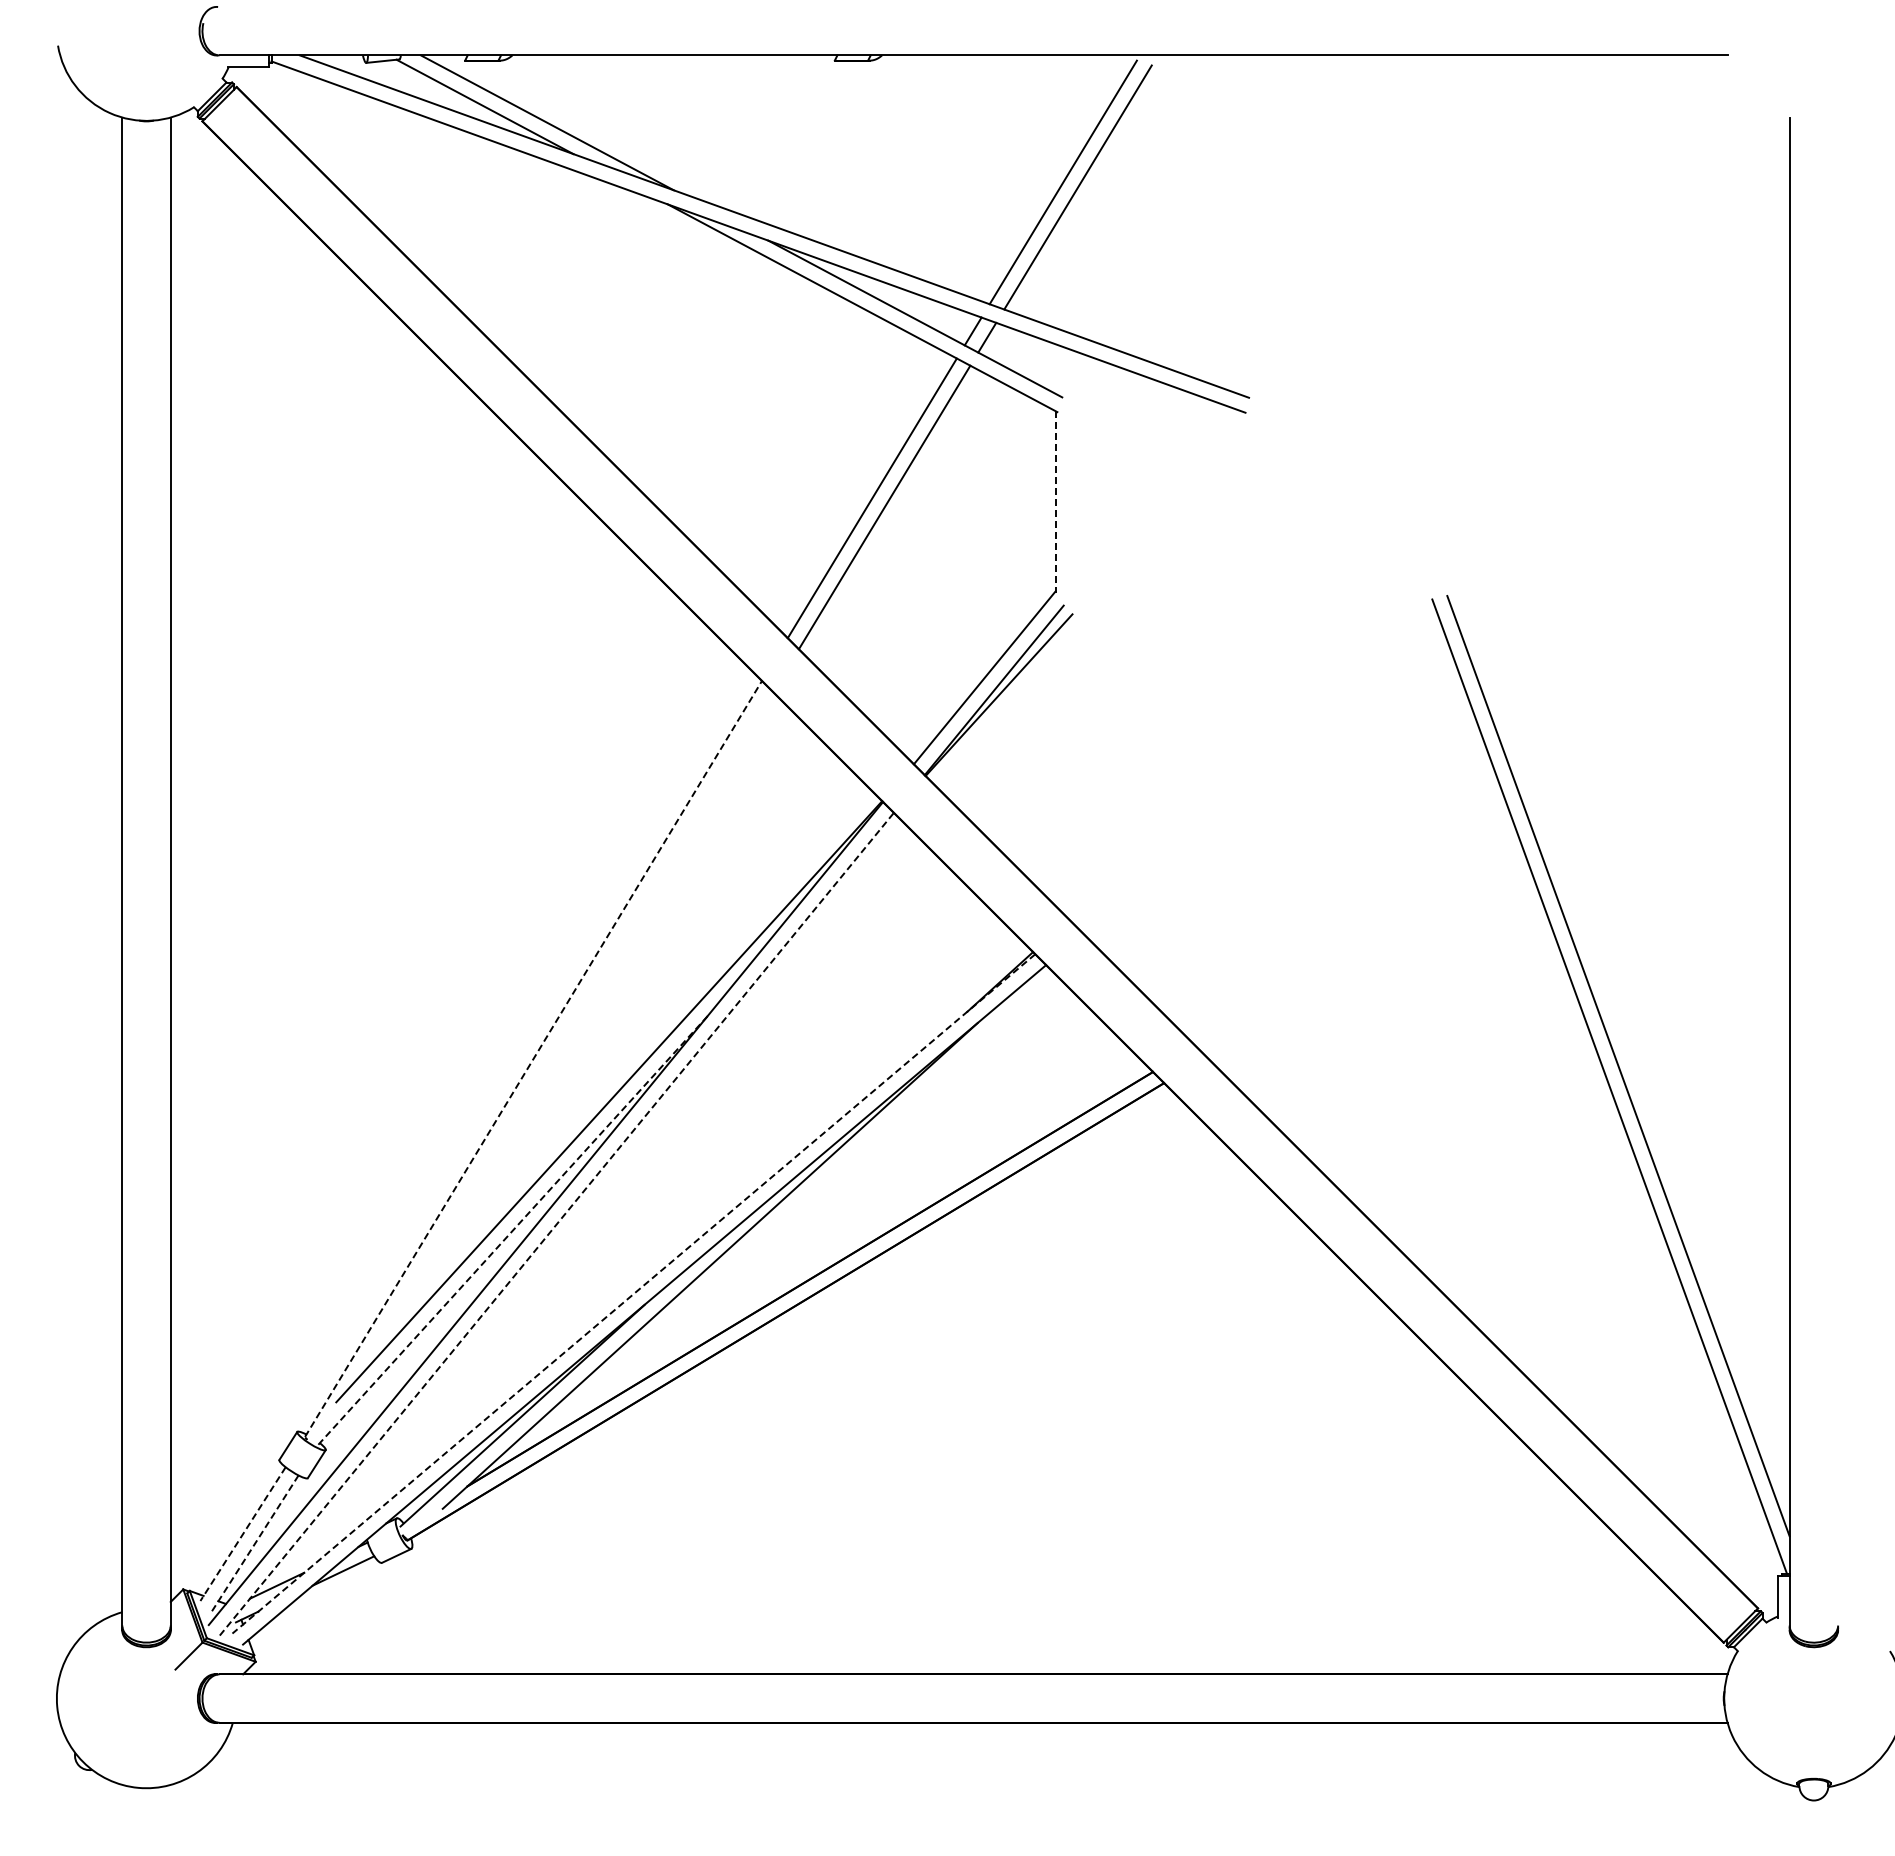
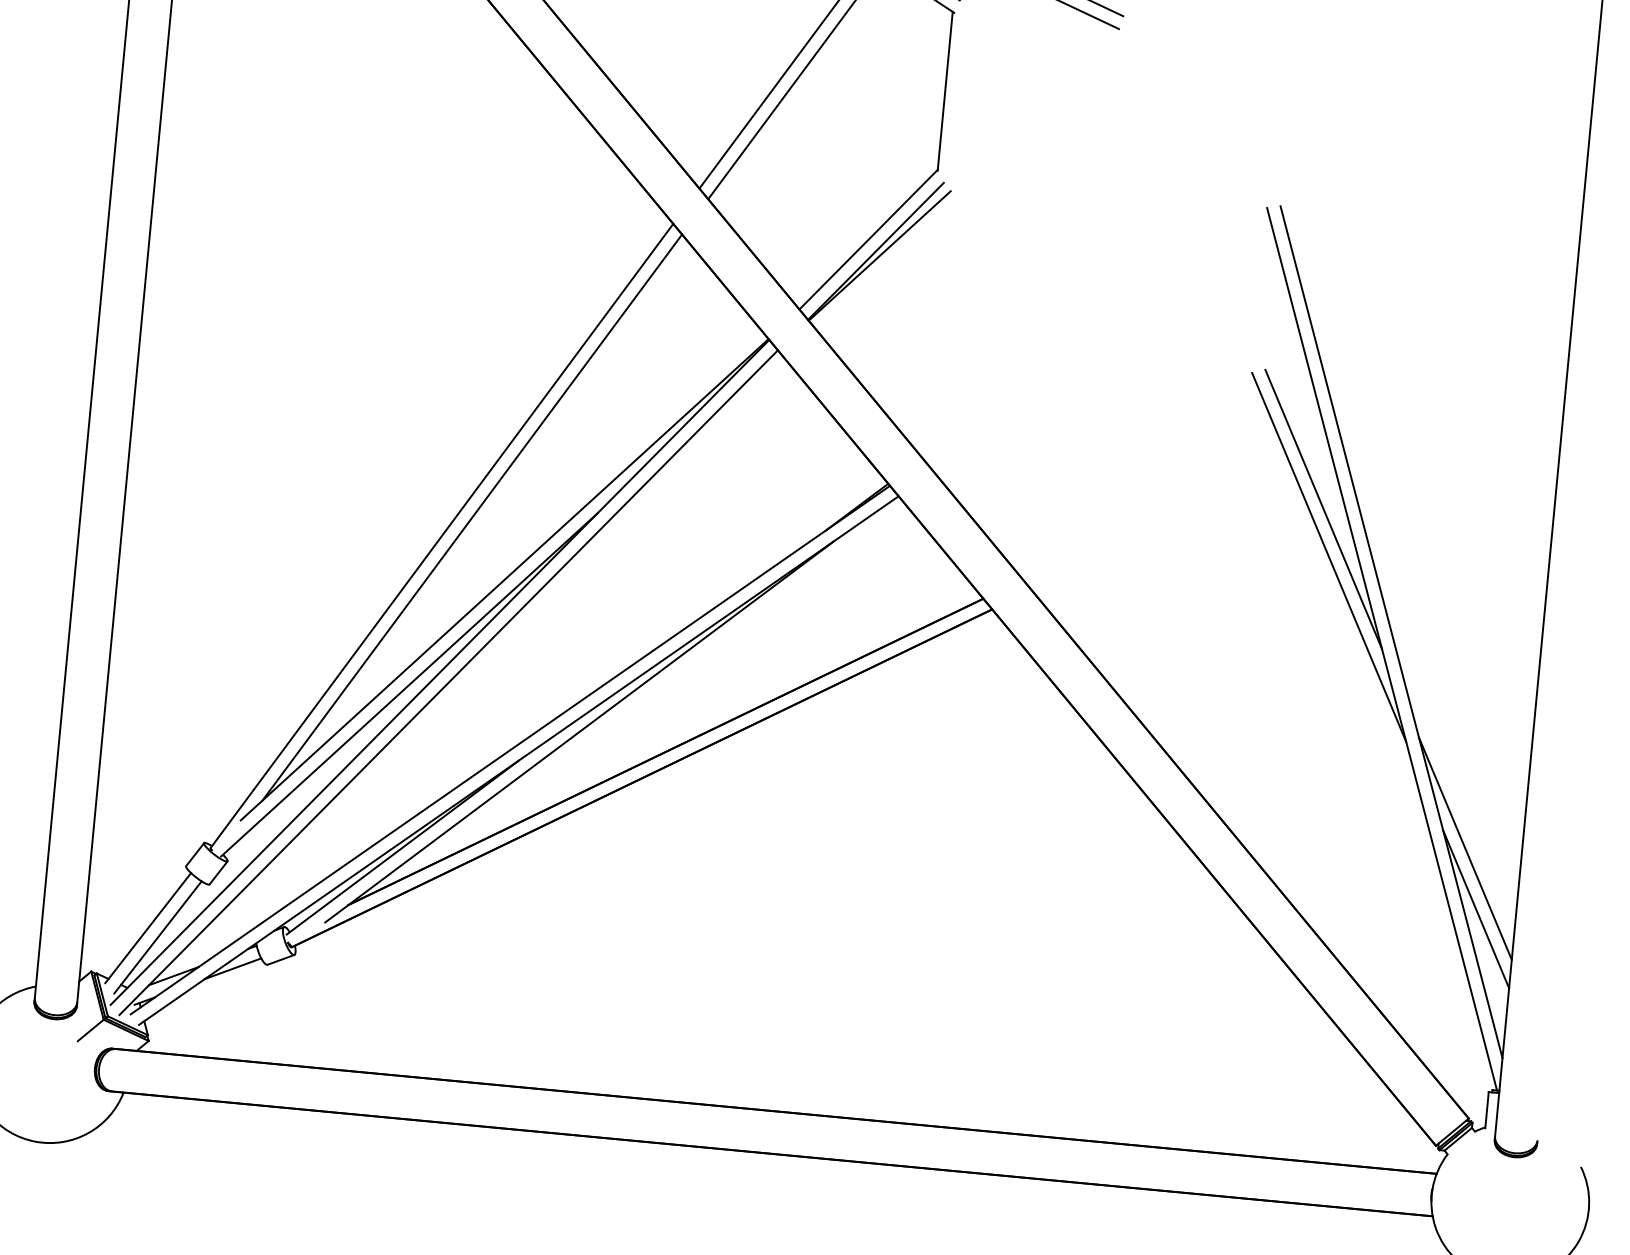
line: (1055, 501) -> (945, 91), dashed -> solid
line: (1528, 934) -> (1323, 509), added
line: (1539, 987) -> (1328, 556), added
line: (565, 1034) -> (471, 517), added
line: (533, 1058) -> (441, 535), dashed -> solid
line: (556, 1224) -> (448, 682), dashed -> solid
line: (512, 1230) -> (409, 684), dashed -> solid
line: (633, 1293) -> (510, 749), dashed -> solid
line: (1724, 1303) -> (1464, 848), added
line: (1743, 1370) -> (1475, 909), added
line: (242, 1534) -> (147, 928), dashed -> solid
line: (255, 1543) -> (158, 937), dashed -> solid

